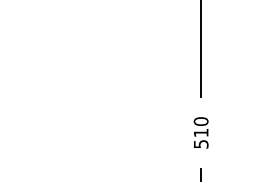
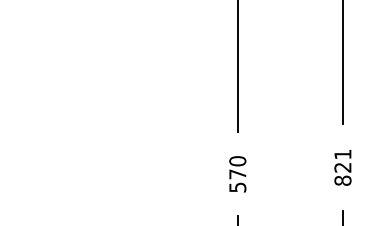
text: (200, 133) -> (237, 174), 510 -> 570

